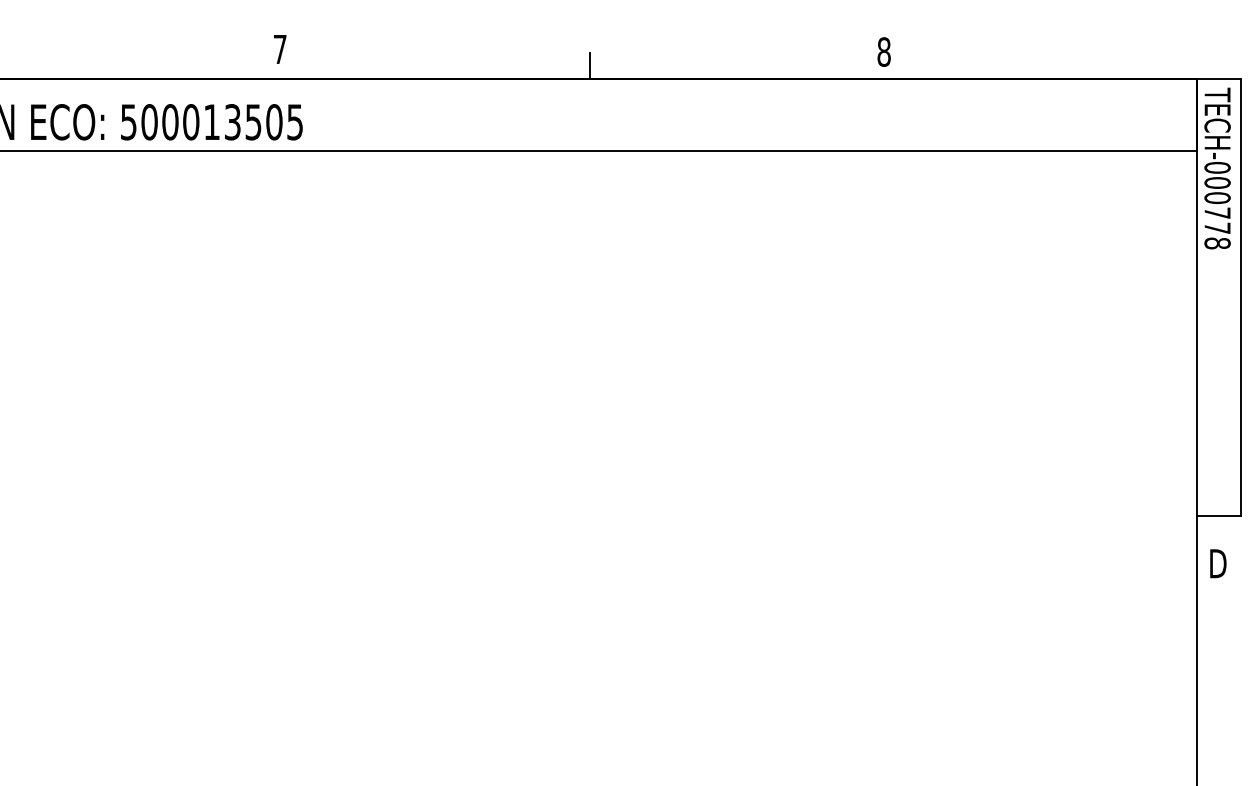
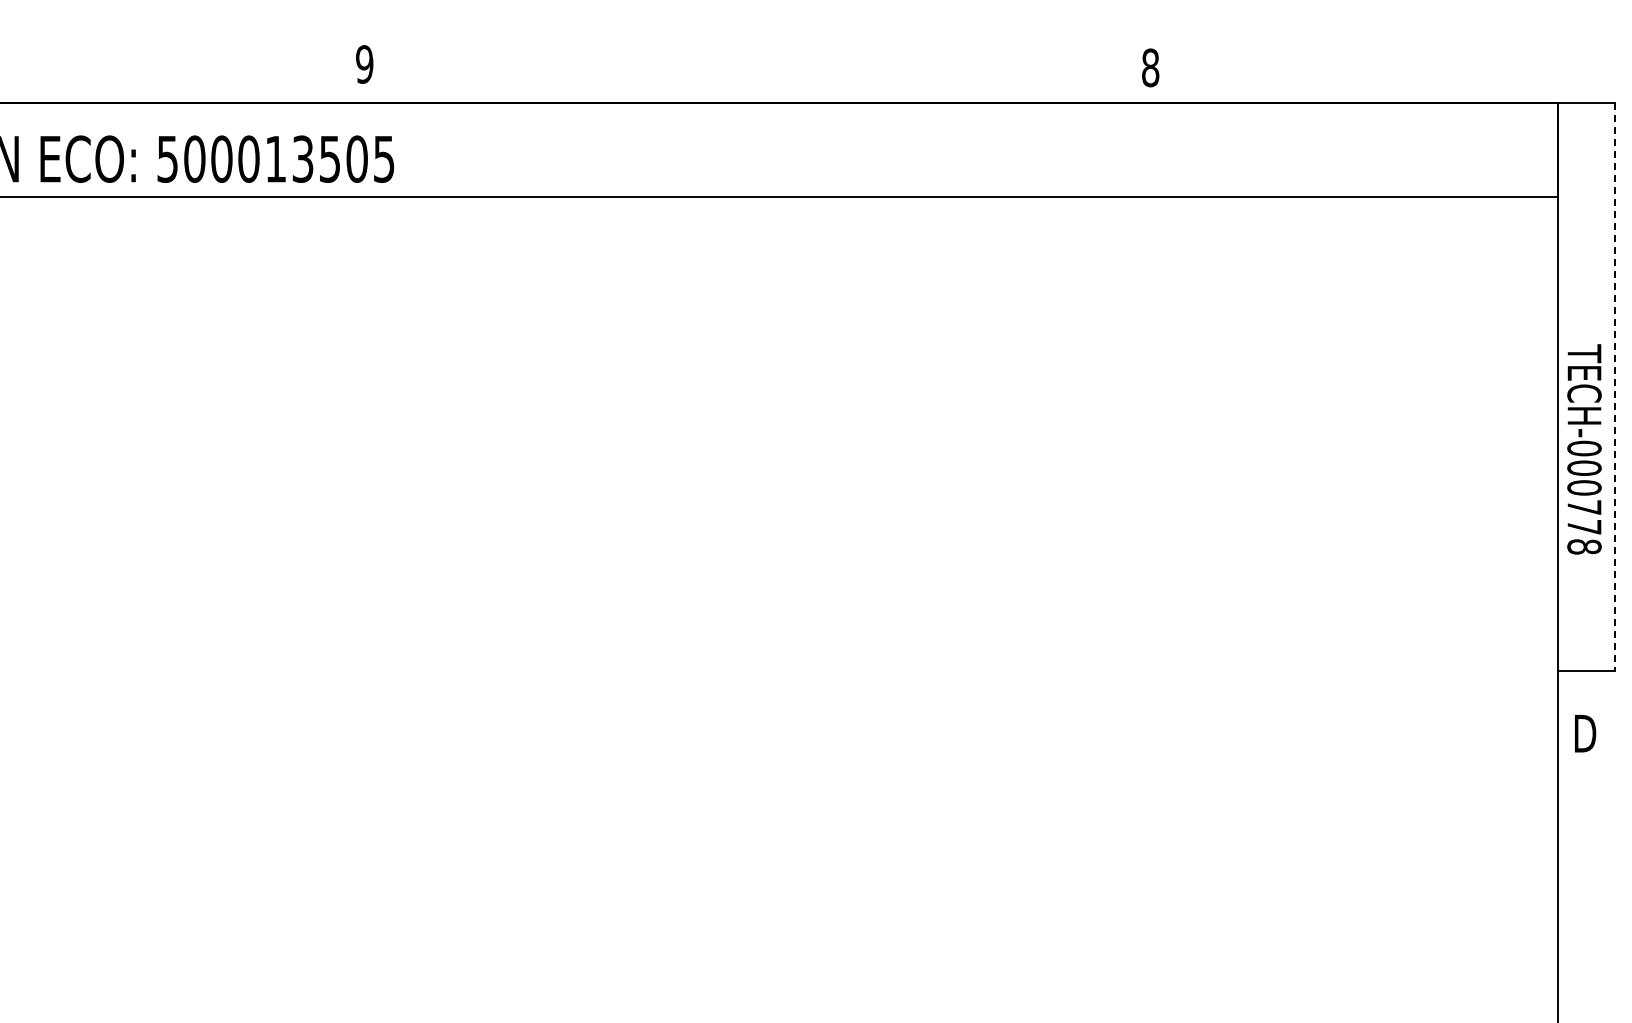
text: (280, 49) -> (364, 64), 7 -> 9
line: (590, 65) -> (768, 85), removed
text: (1217, 168) -> (1584, 449), moved
line: (1240, 297) -> (1614, 387), solid -> dashed

